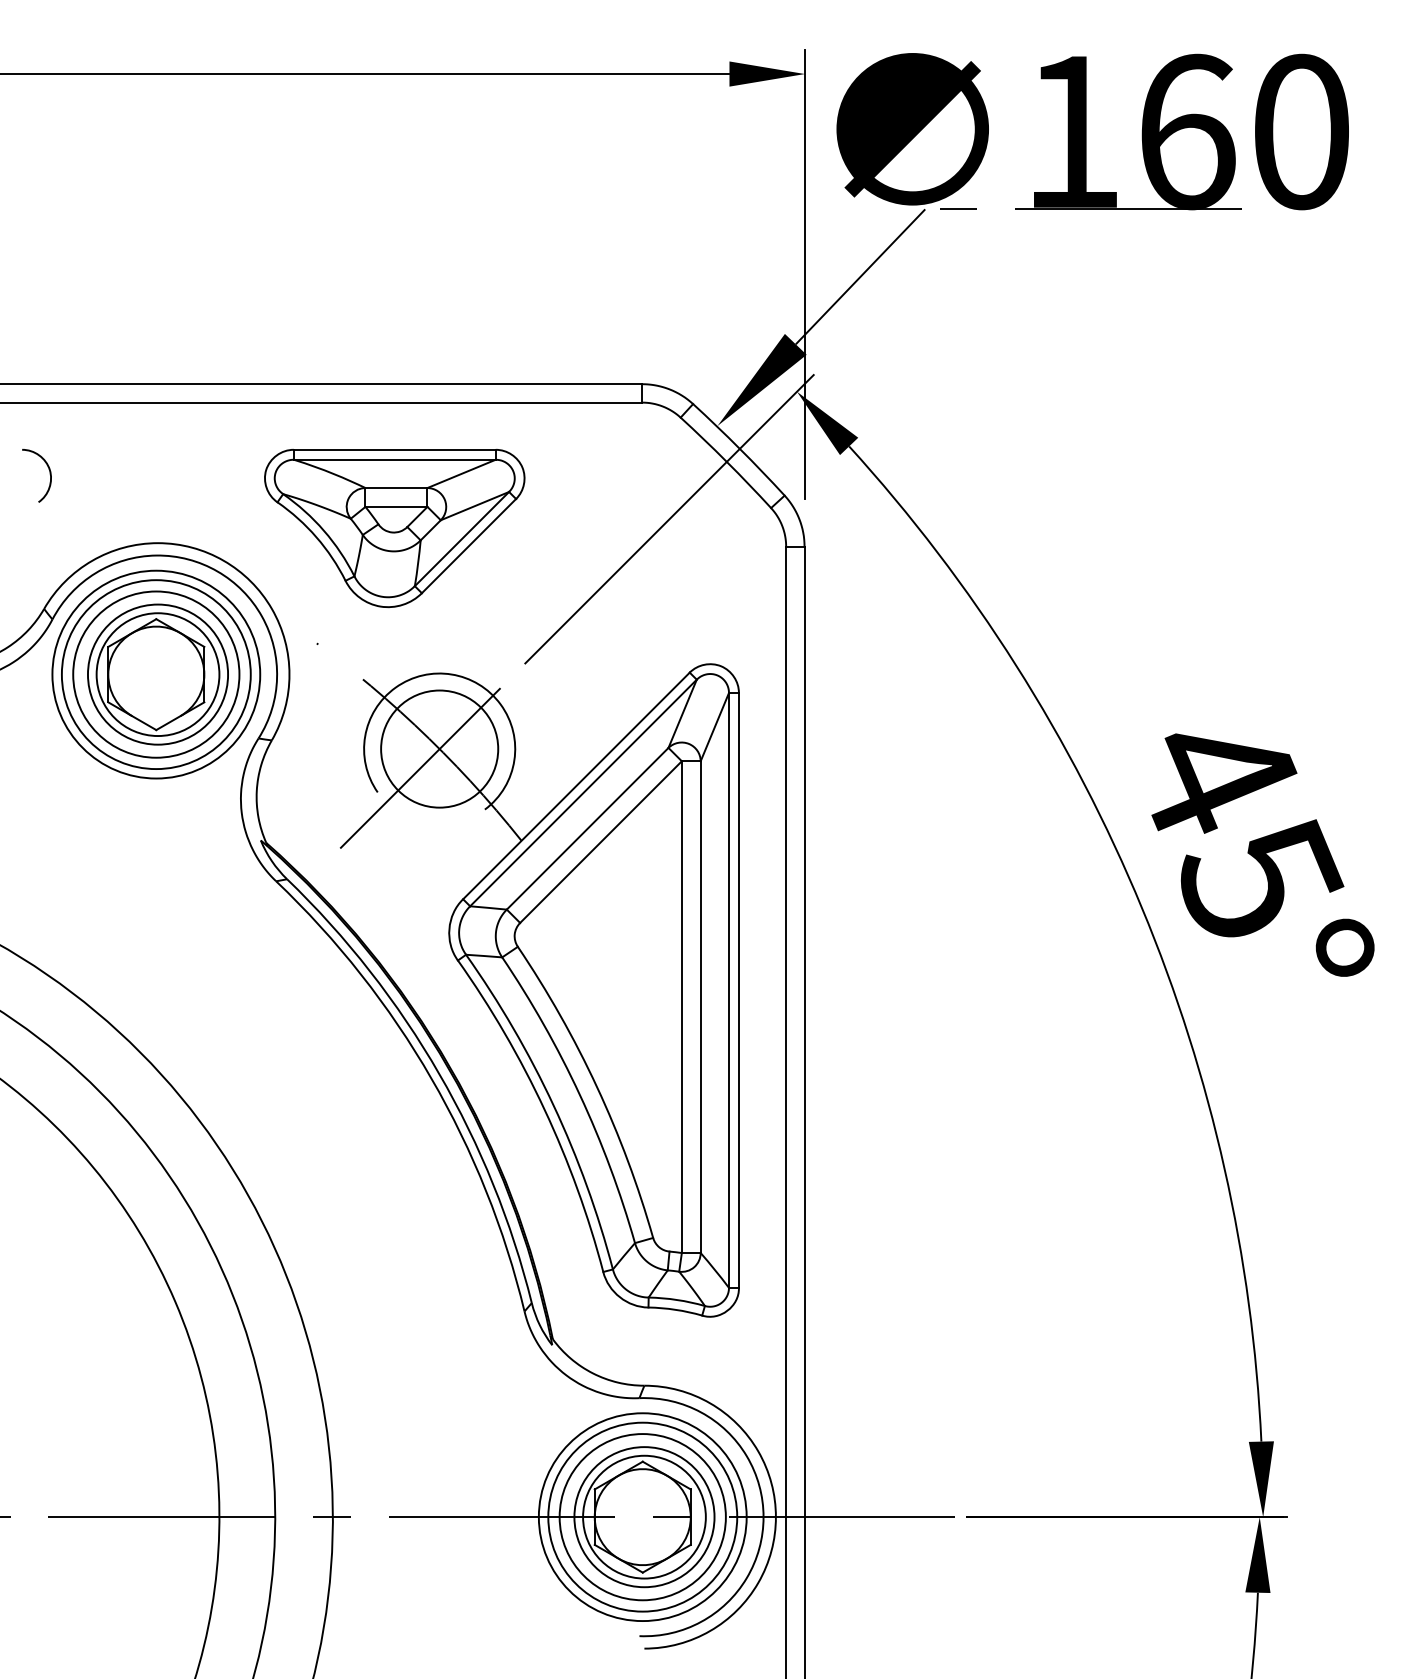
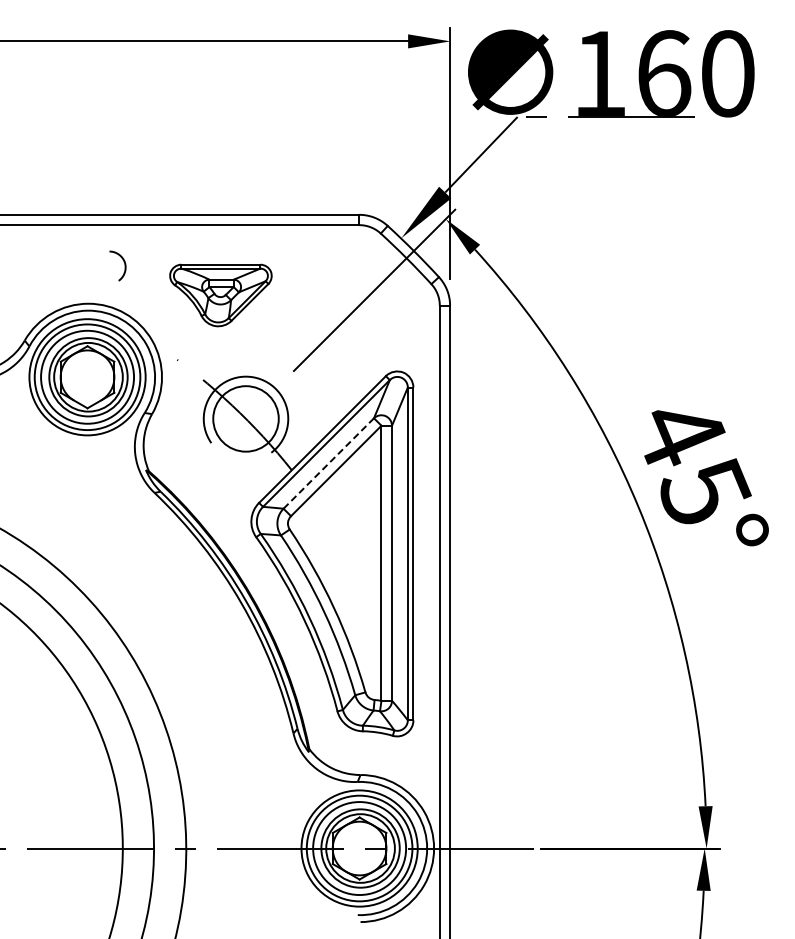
curve: (47, 469) -> (123, 262), moved
part: (394, 528) -> (220, 295), size x0.7
line: (428, 759) -> (239, 424), removed
line: (587, 828) -> (328, 463), solid -> dashed

